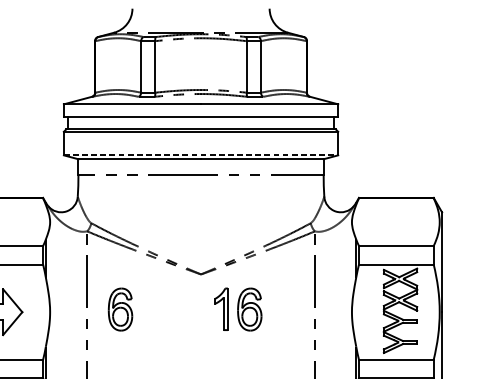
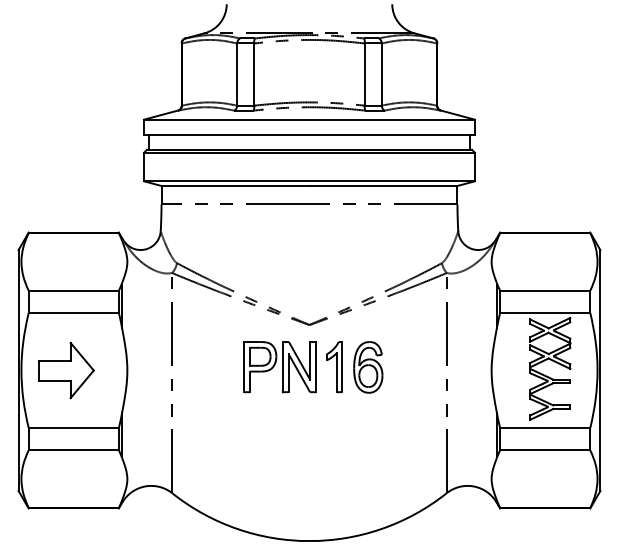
line: (201, 155) -> (309, 181), dashed -> solid
part: (120, 309) -> (212, 367), removed
part: (176, 309) -> (279, 367), added

